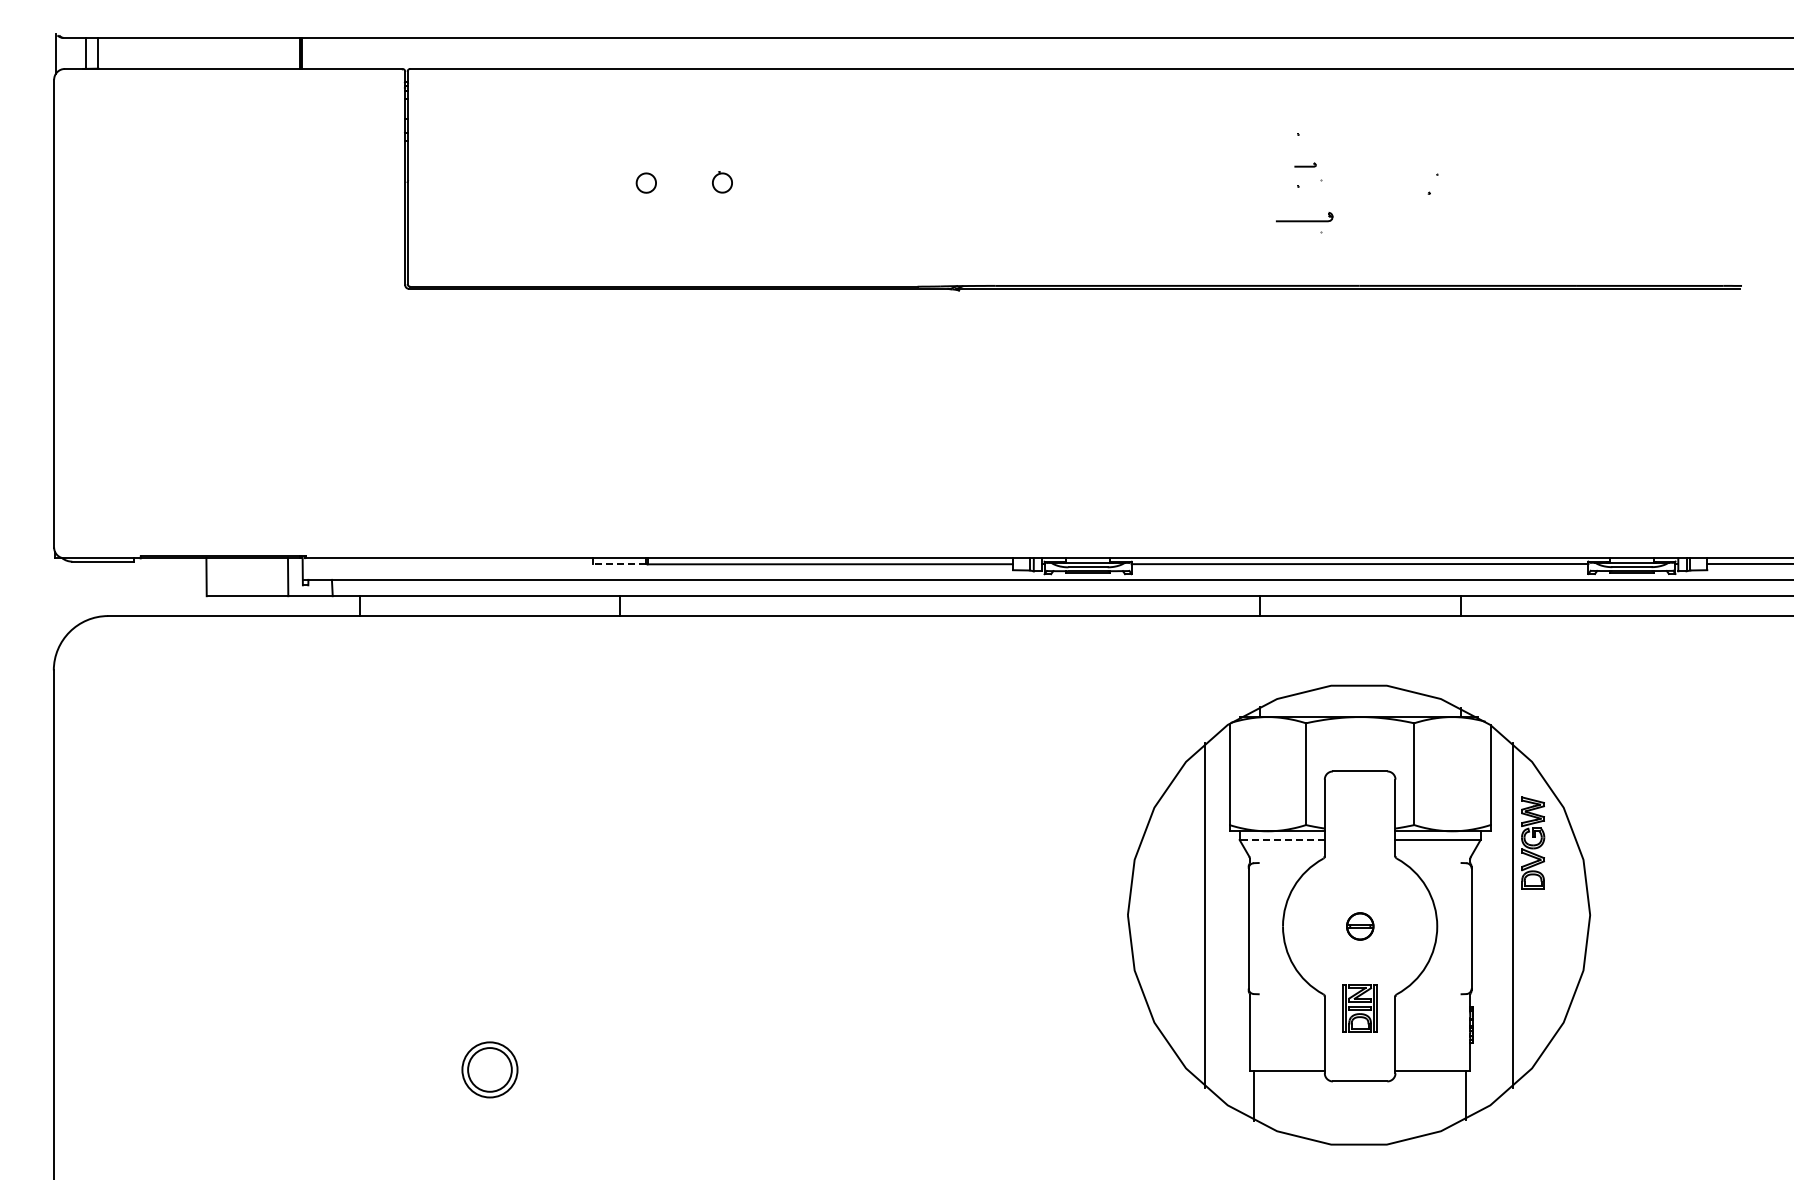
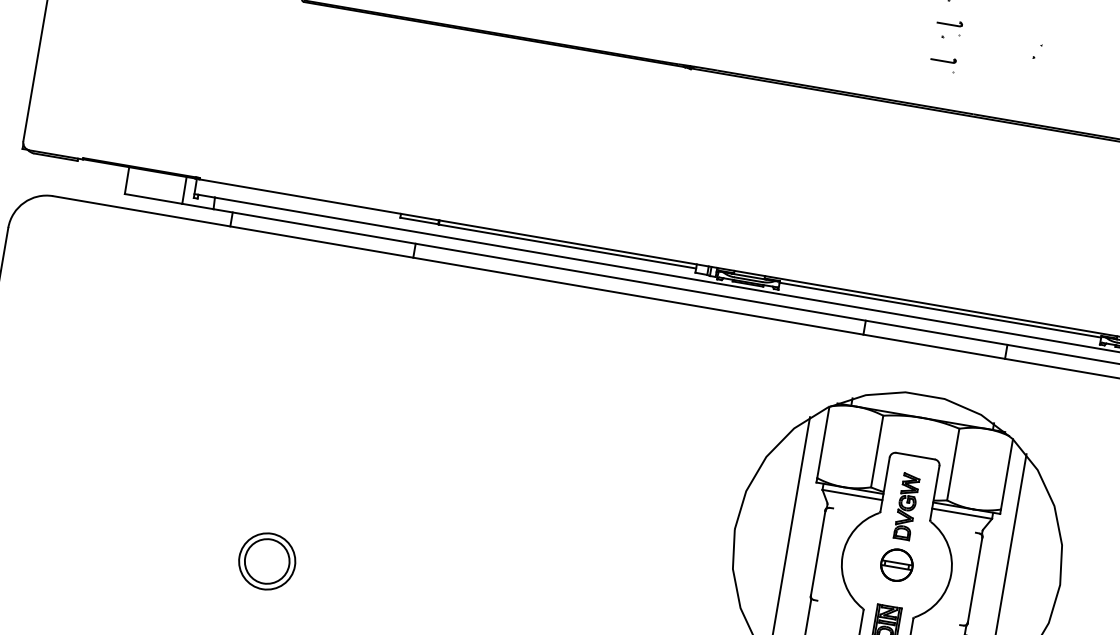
part: (1305, 164) -> (950, 22), size x1.67
part: (1305, 216) -> (943, 58), size x0.62
line: (619, 563) -> (419, 220), dashed -> solid
line: (1282, 840) -> (852, 495), dashed -> solid
part: (1533, 842) -> (907, 506), moved
part: (1360, 926) -> (897, 565), size x1.67
part: (489, 1069) -> (266, 561), size x1.43

